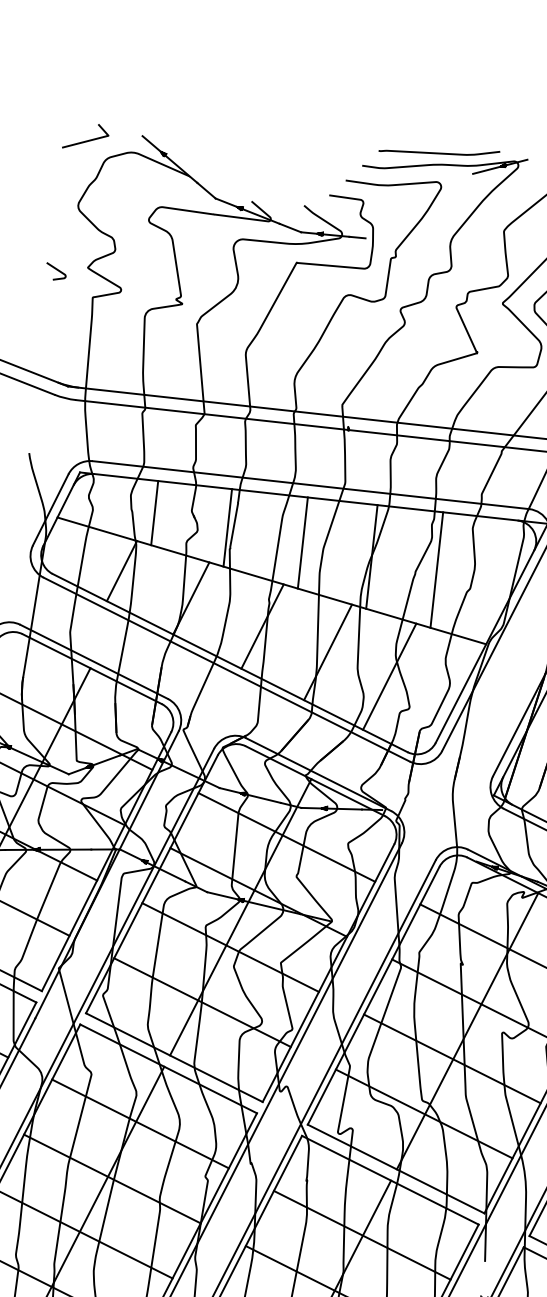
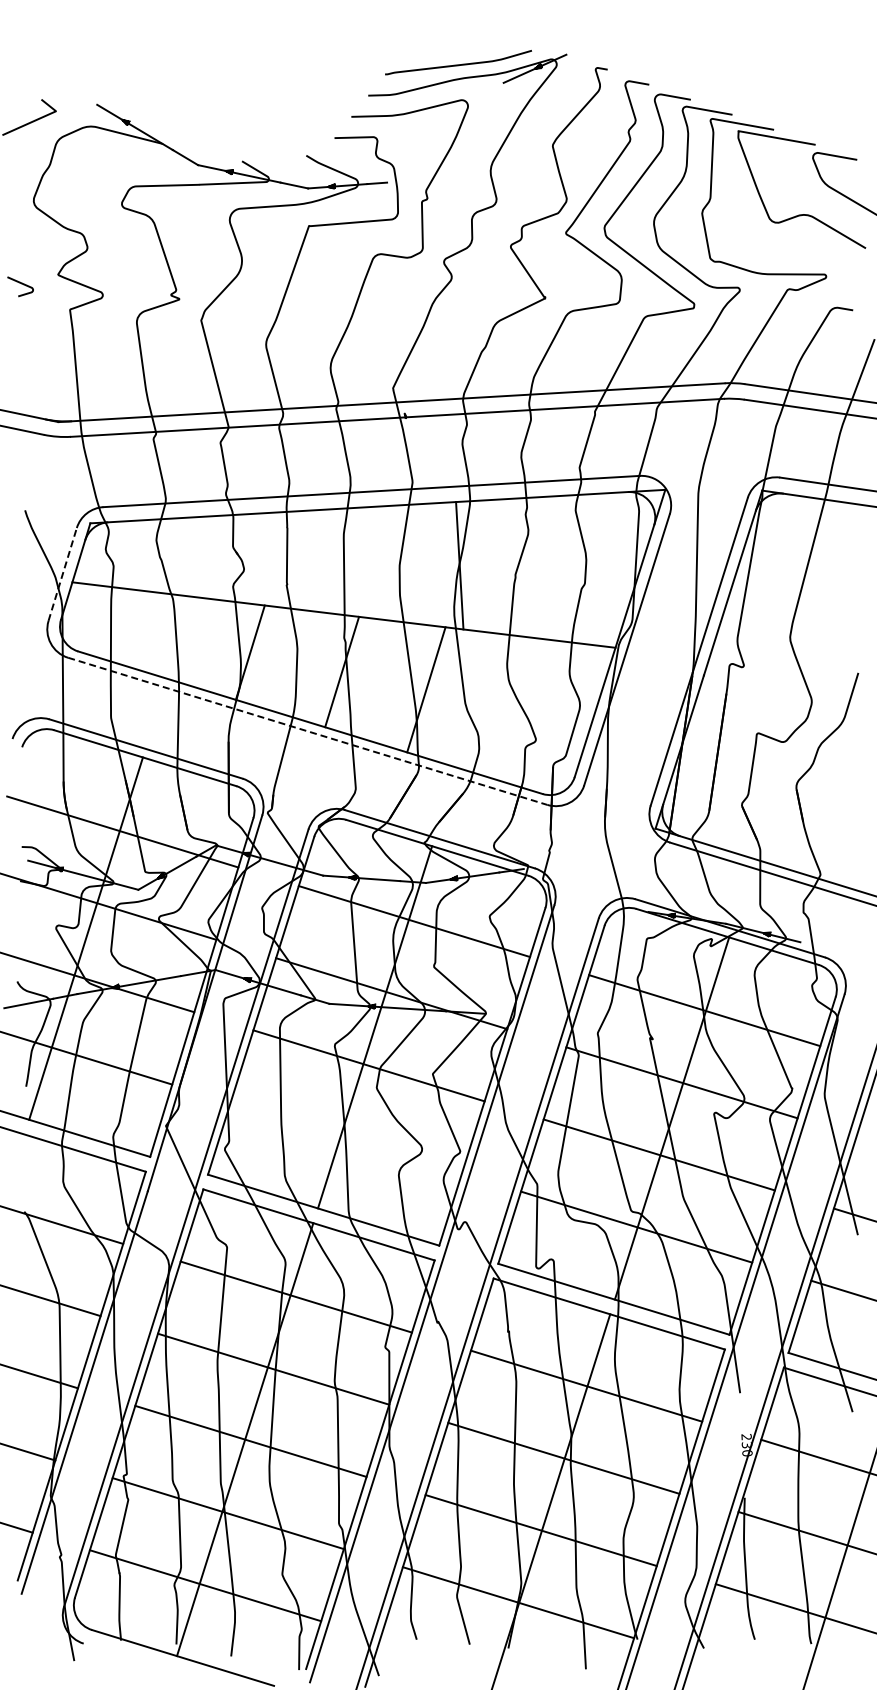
line: (50, 509) -> (62, 574), solid -> dashed
line: (154, 512) -> (188, 556), removed
line: (227, 527) -> (279, 559), removed
line: (302, 543) -> (373, 563), removed
line: (122, 570) -> (161, 633), removed
line: (436, 570) -> (540, 568), removed
line: (226, 669) -> (307, 731), solid -> dashed
line: (389, 676) -> (505, 706), removed
line: (201, 1002) -> (345, 1137), removed

